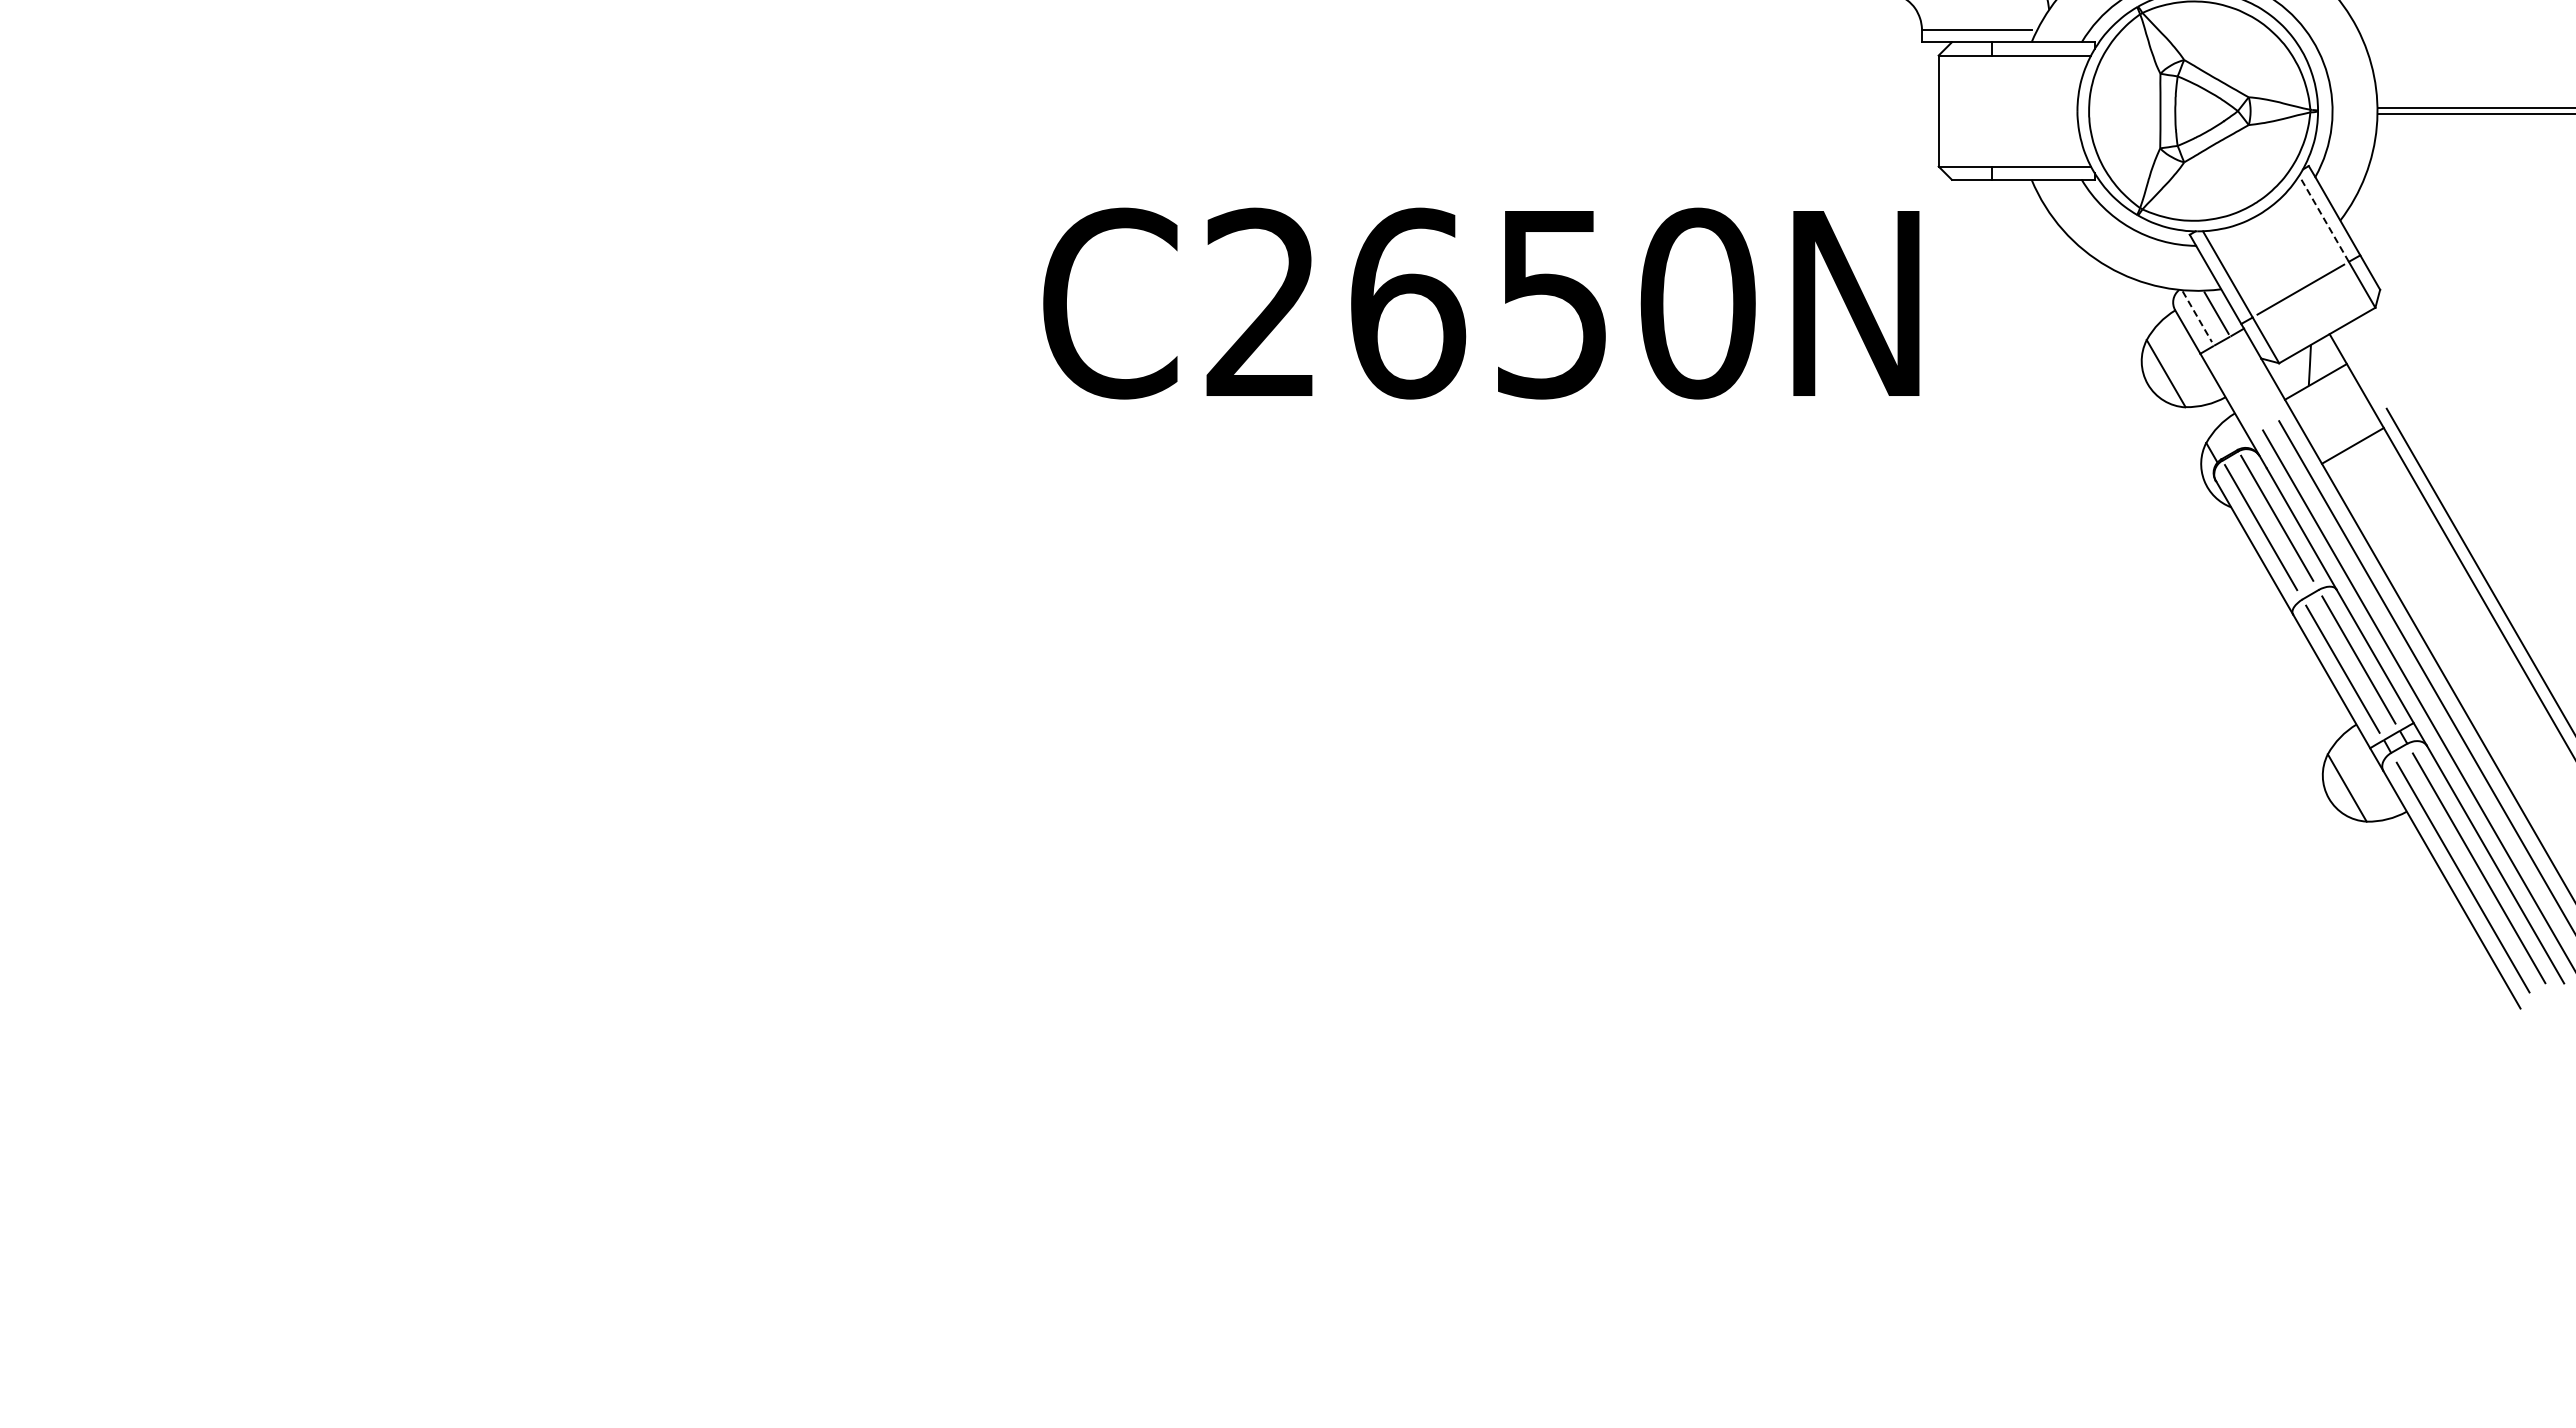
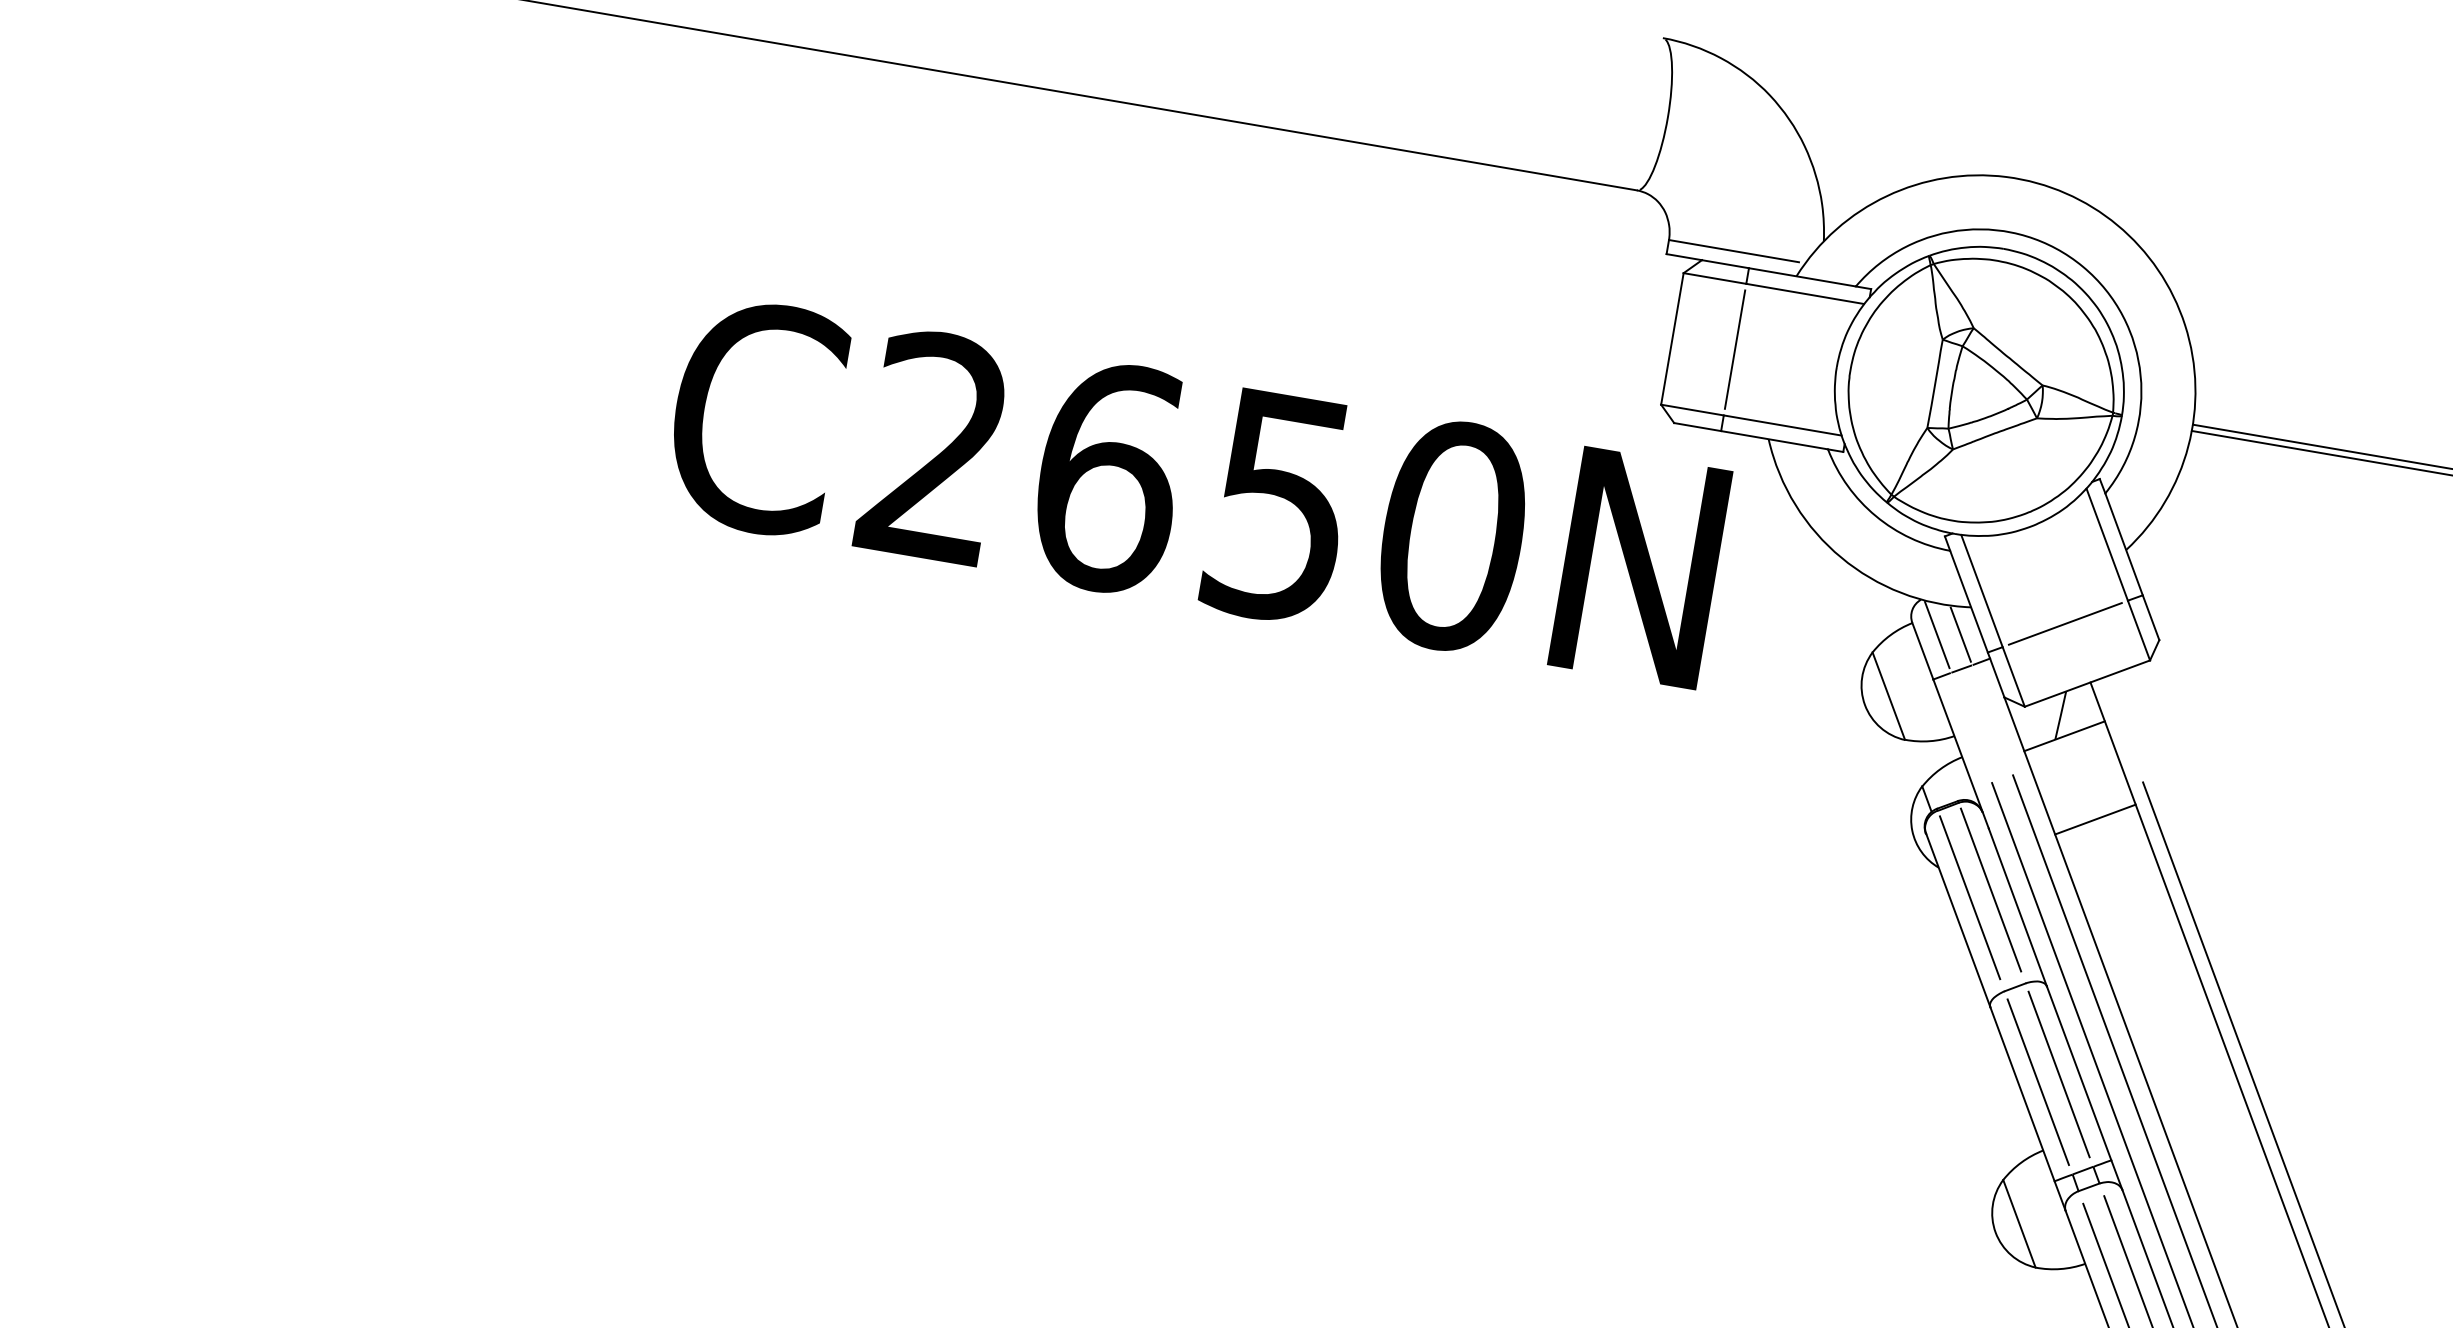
line: (1991, 111) -> (1734, 350), added
line: (2324, 218) -> (2107, 544), dashed -> solid
text: (1481, 303) -> (1195, 492), moved
line: (2197, 317) -> (1937, 635), dashed -> solid

